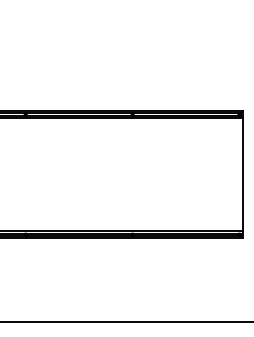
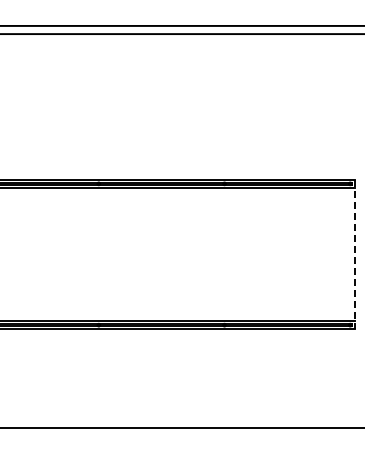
line: (243, 174) -> (354, 254), solid -> dashed

